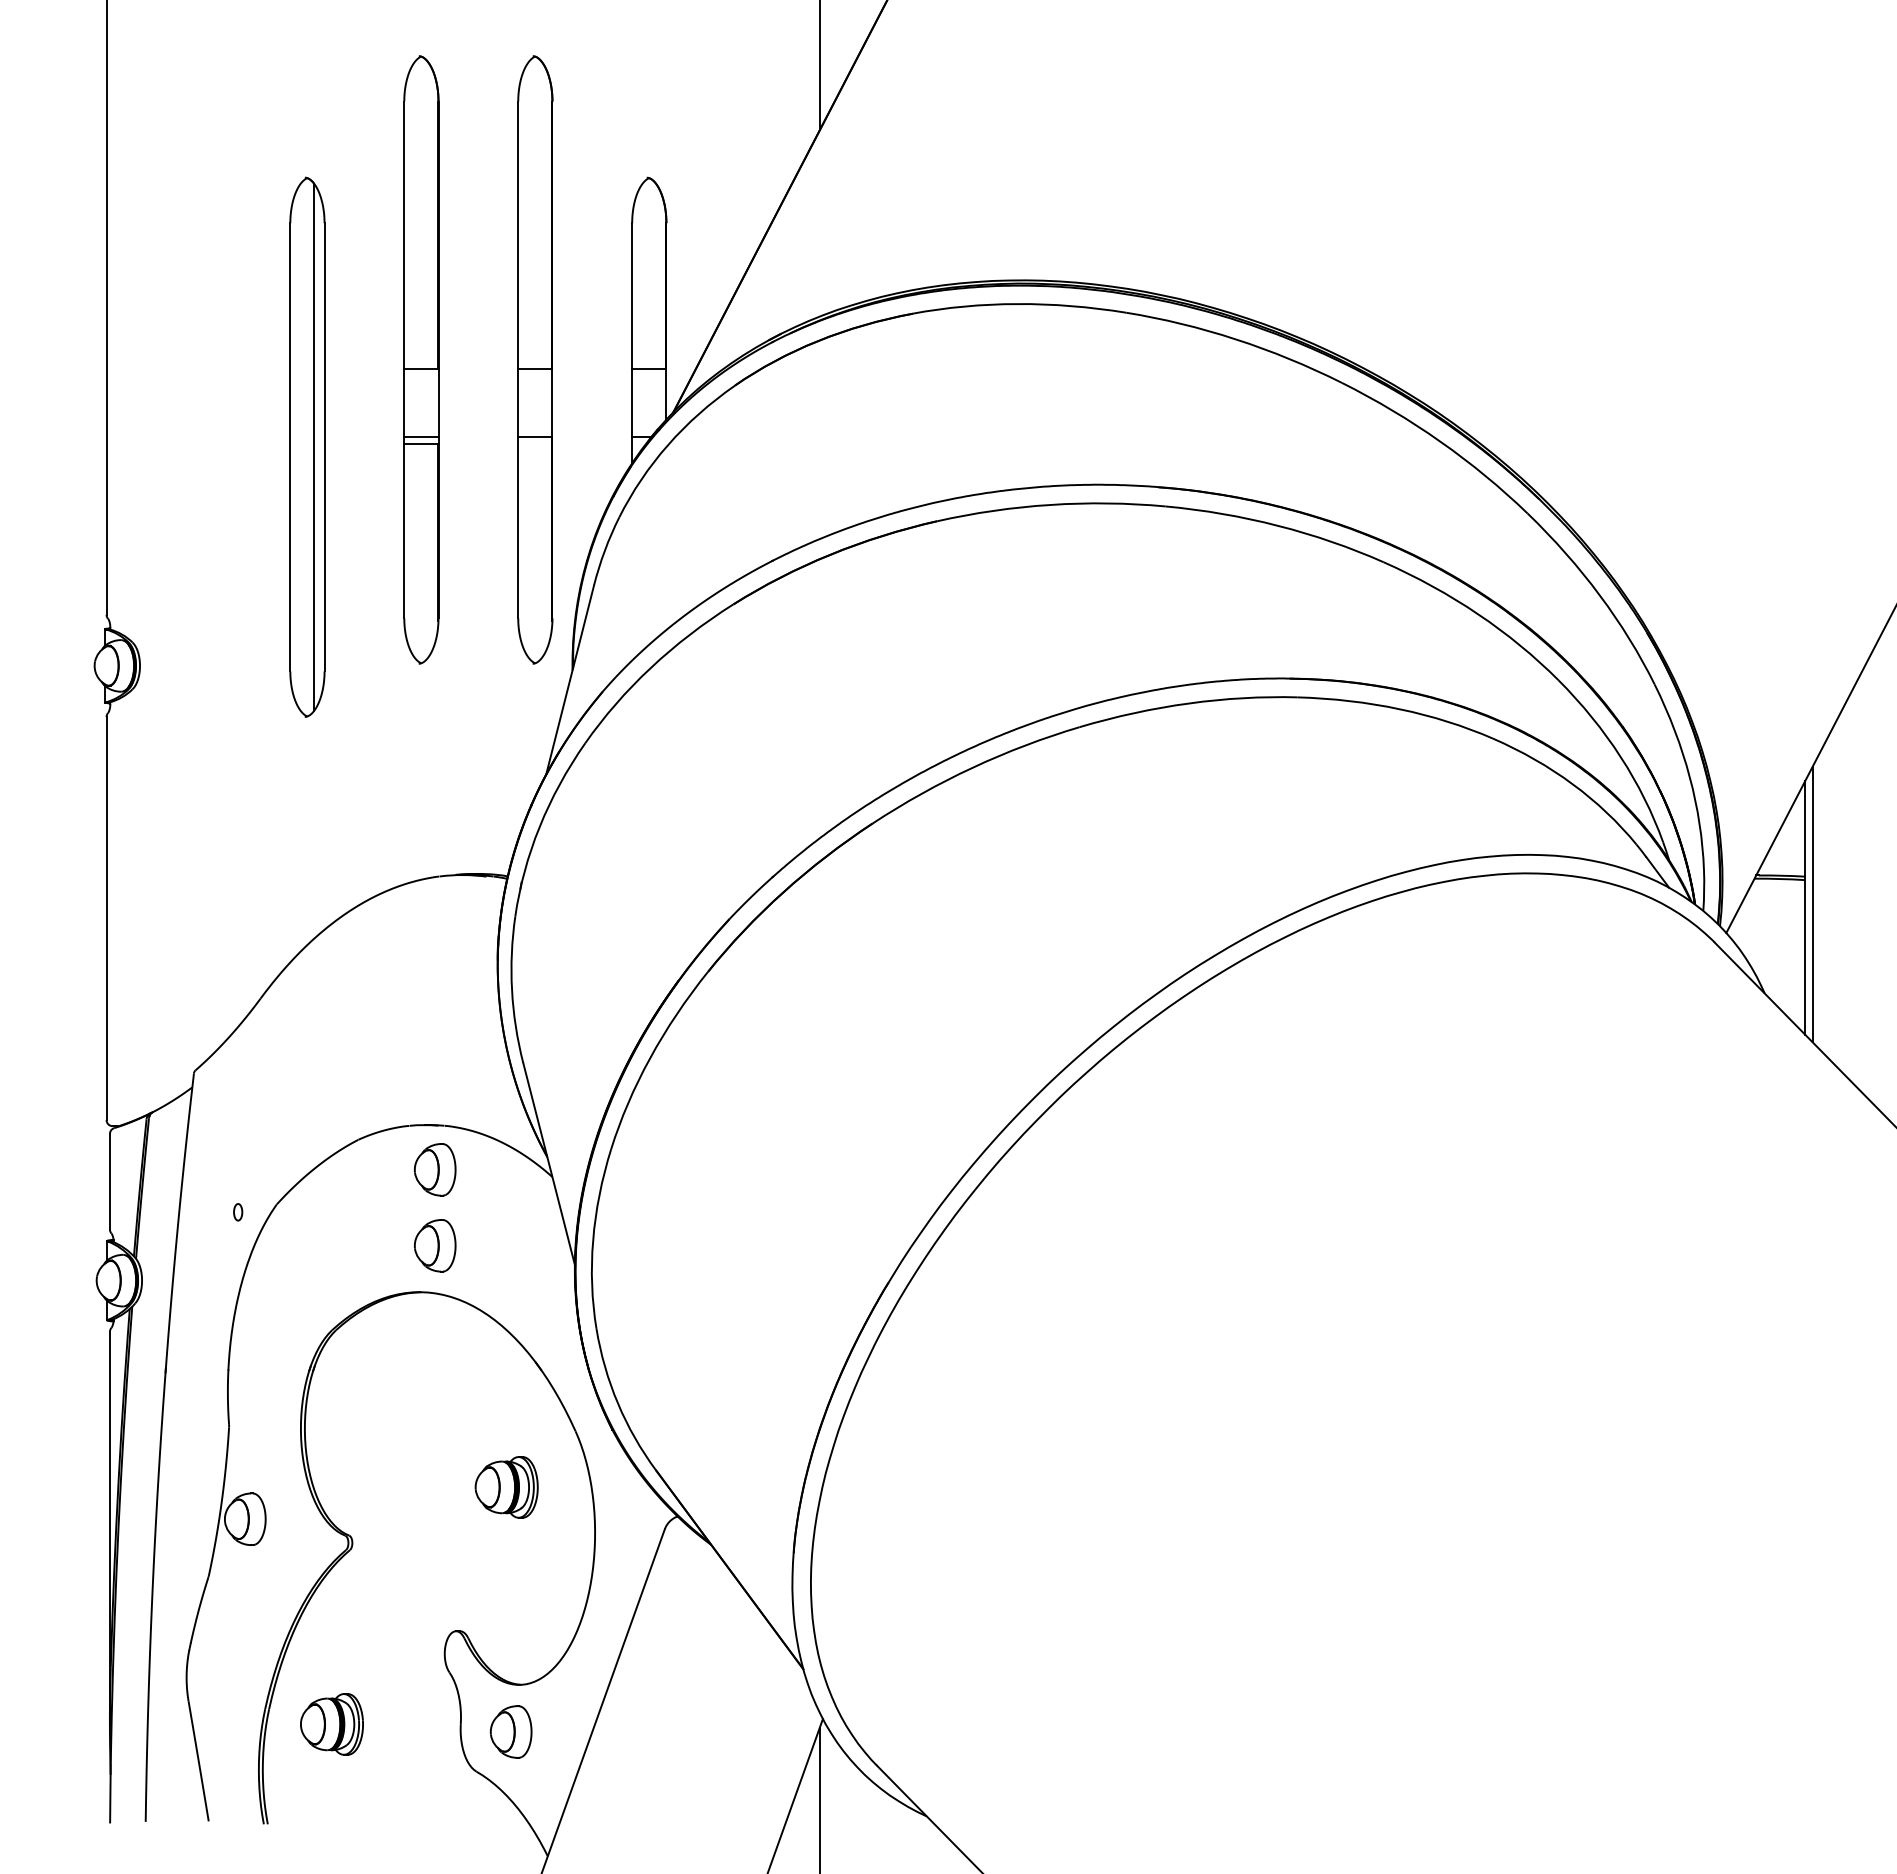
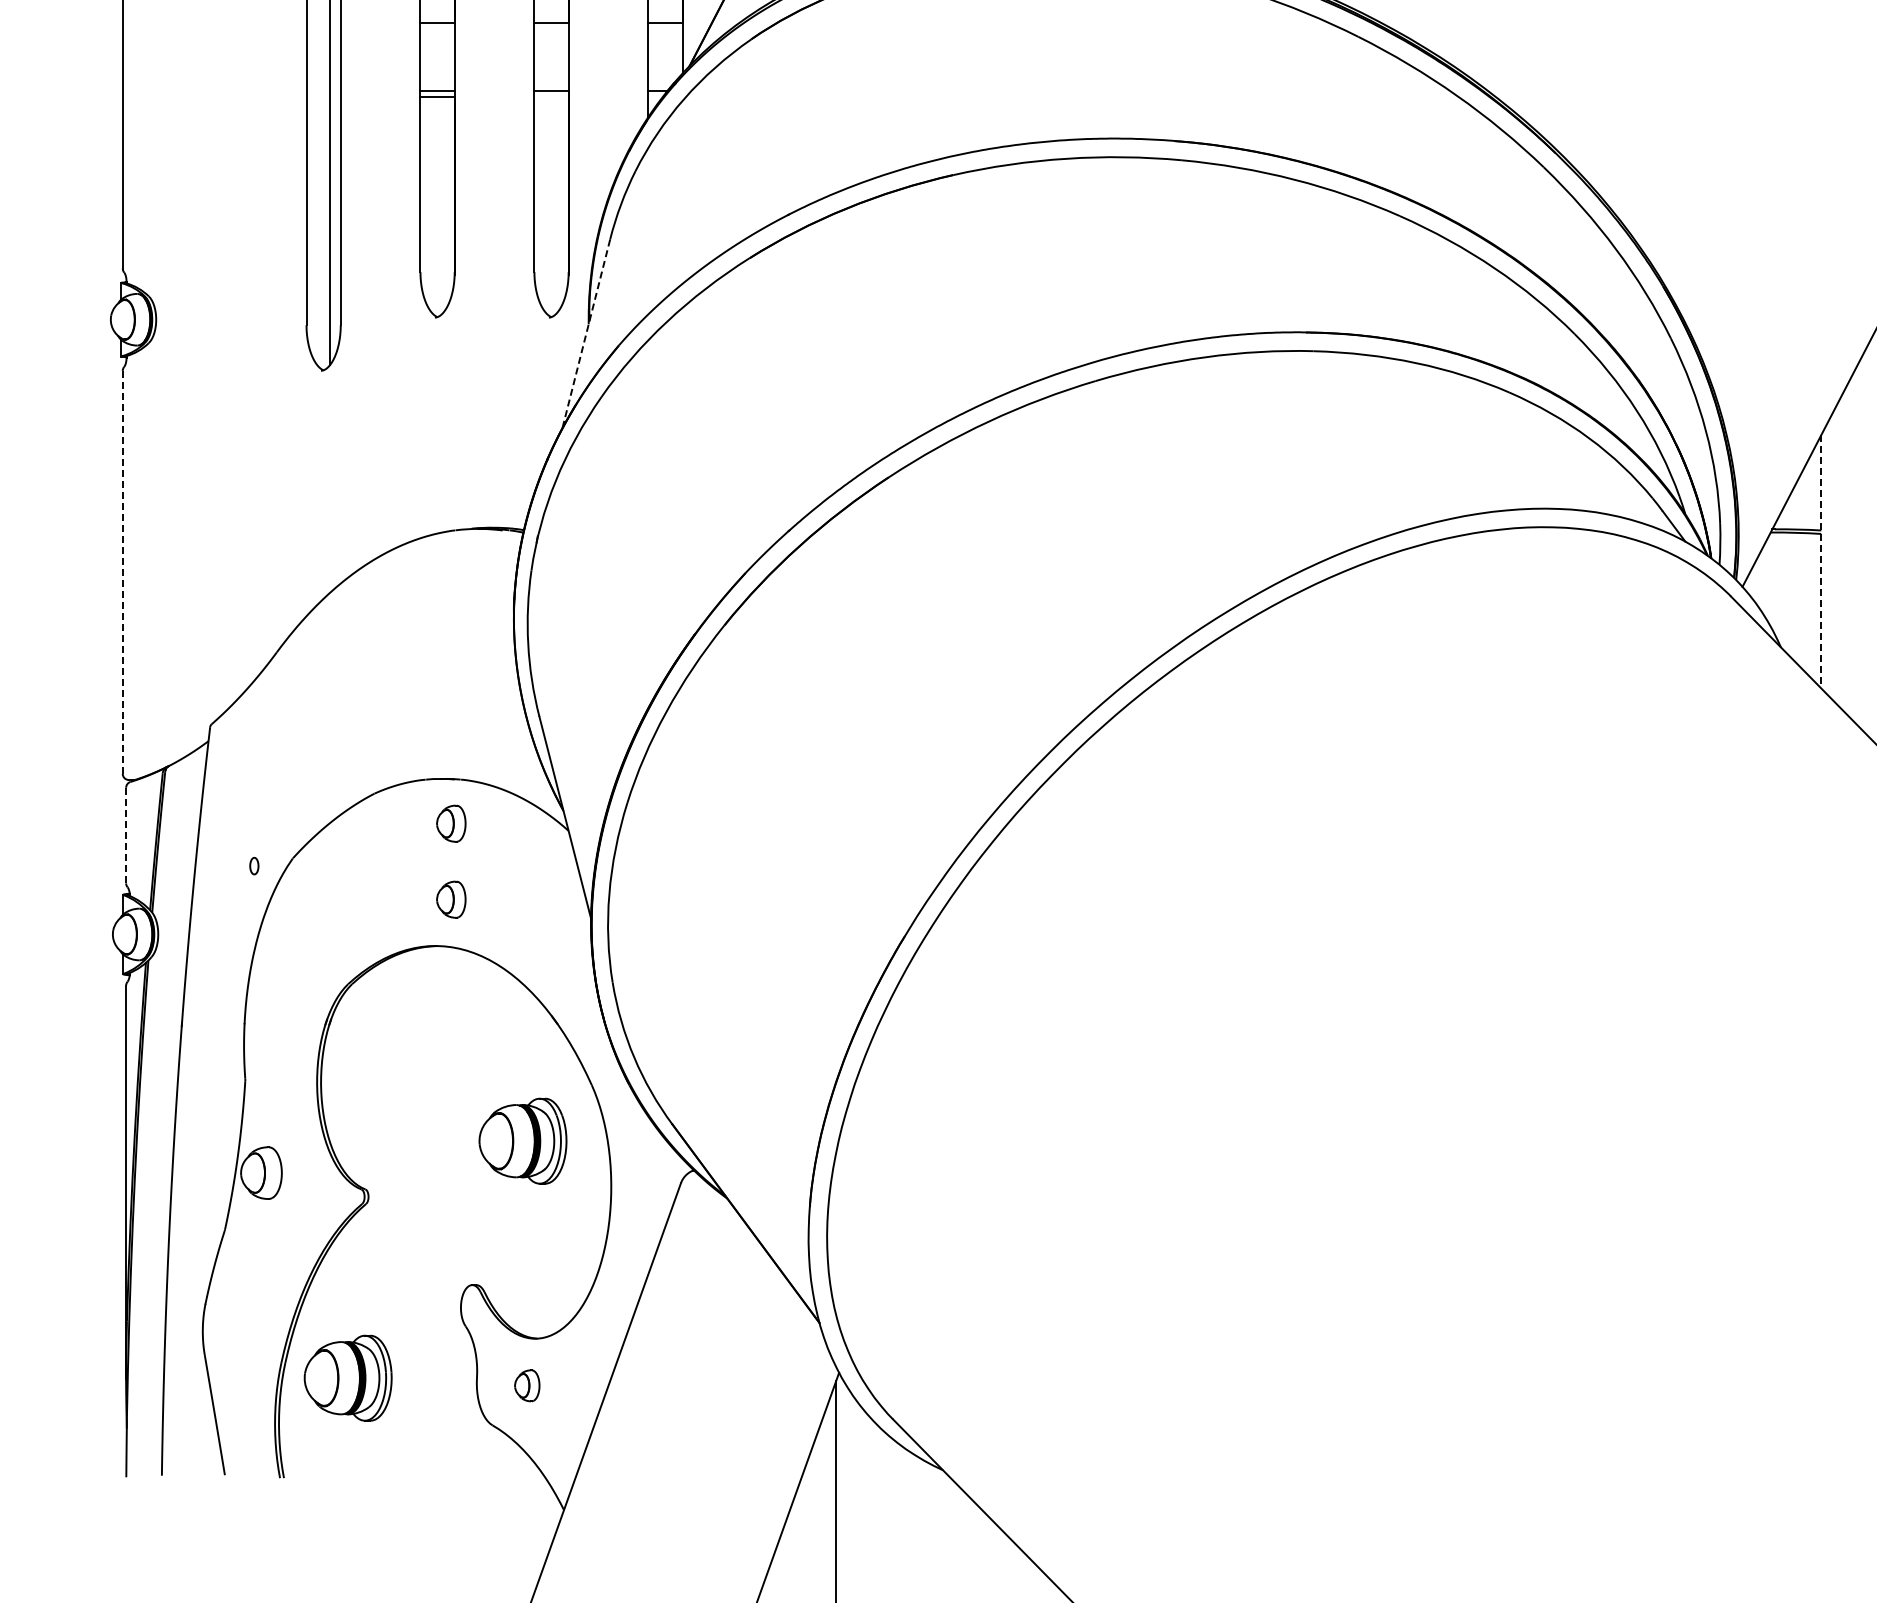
line: (569, 680) -> (585, 334), solid -> dashed
line: (1812, 904) -> (1828, 558), removed
line: (1805, 908) -> (1821, 562), solid -> dashed
line: (106, 918) -> (122, 572), solid -> dashed
part: (434, 1169) -> (450, 823), size x0.7
line: (109, 1181) -> (125, 835), solid -> dashed
part: (434, 1245) -> (450, 899), size x0.7
part: (506, 1487) -> (522, 1141), size x1.4
part: (331, 1724) -> (347, 1378), size x1.4
part: (510, 1731) -> (526, 1385), size x0.6

